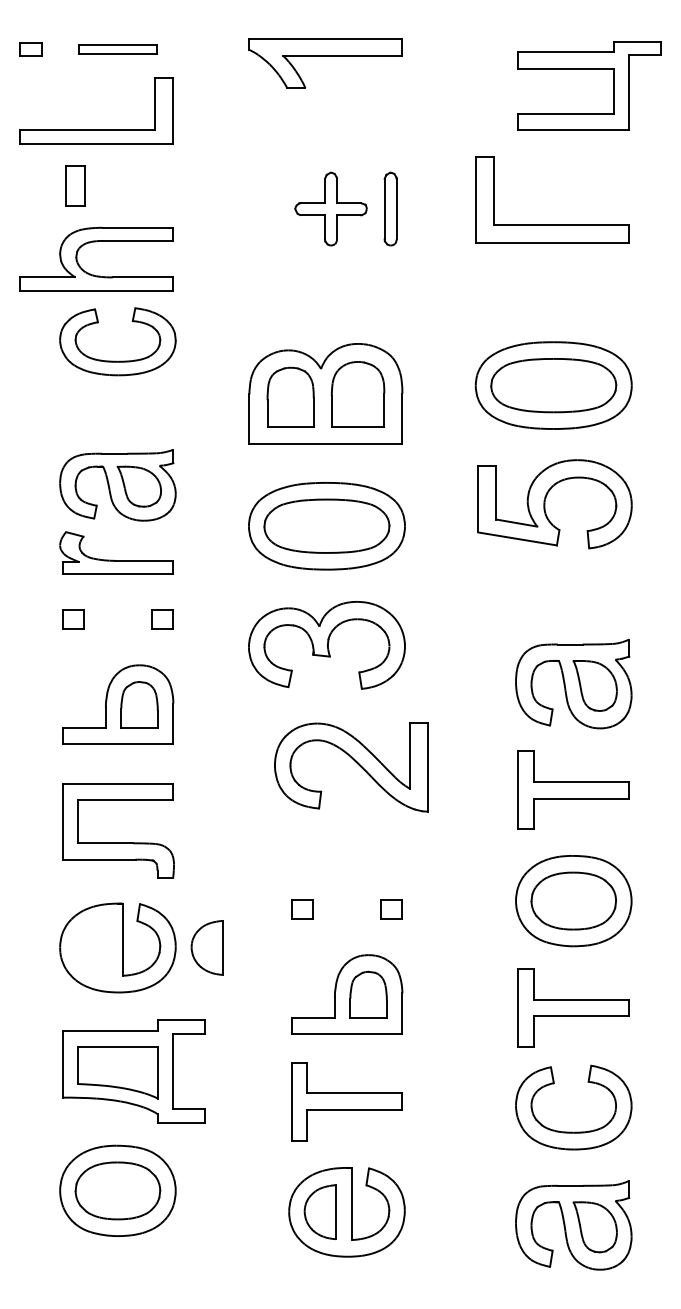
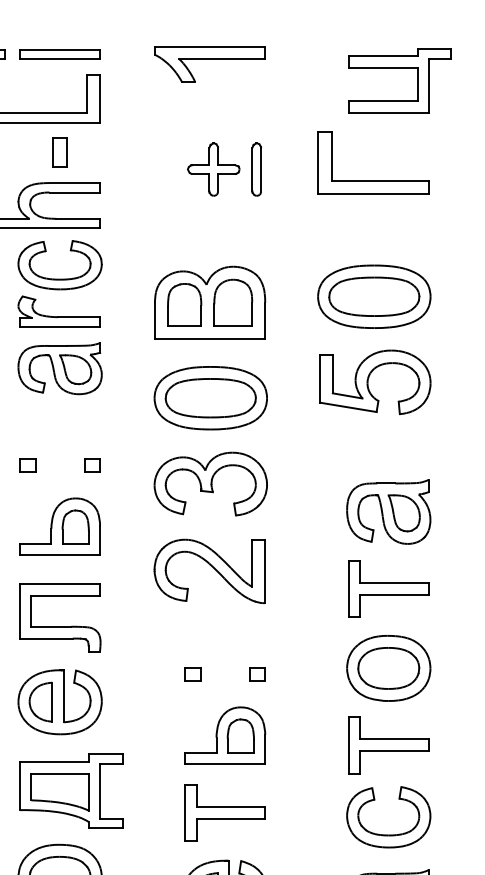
part: (117, 49) -> (59, 54), size x1.43
part: (75, 185) -> (60, 152), moved
part: (114, 559) -> (57, 316), moved
part: (355, 762) -> (212, 567), moved
part: (206, 947) -> (40, 701), moved

